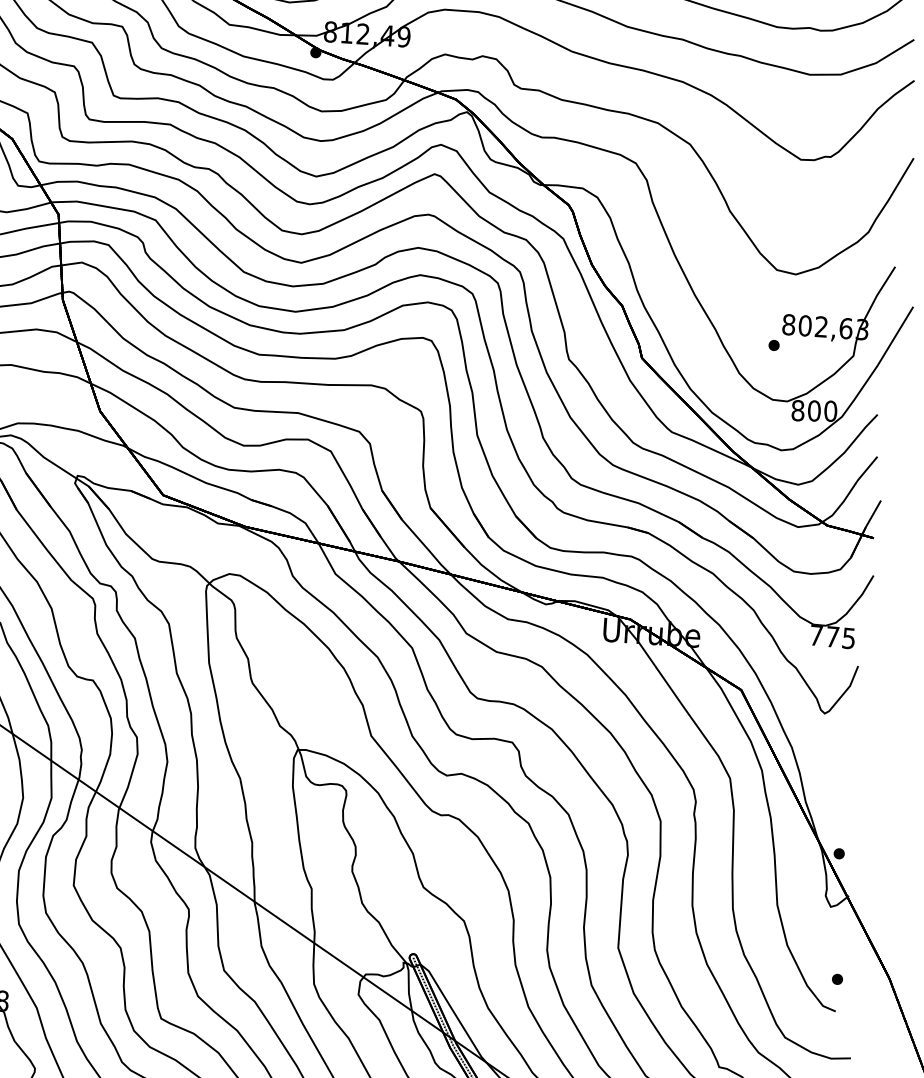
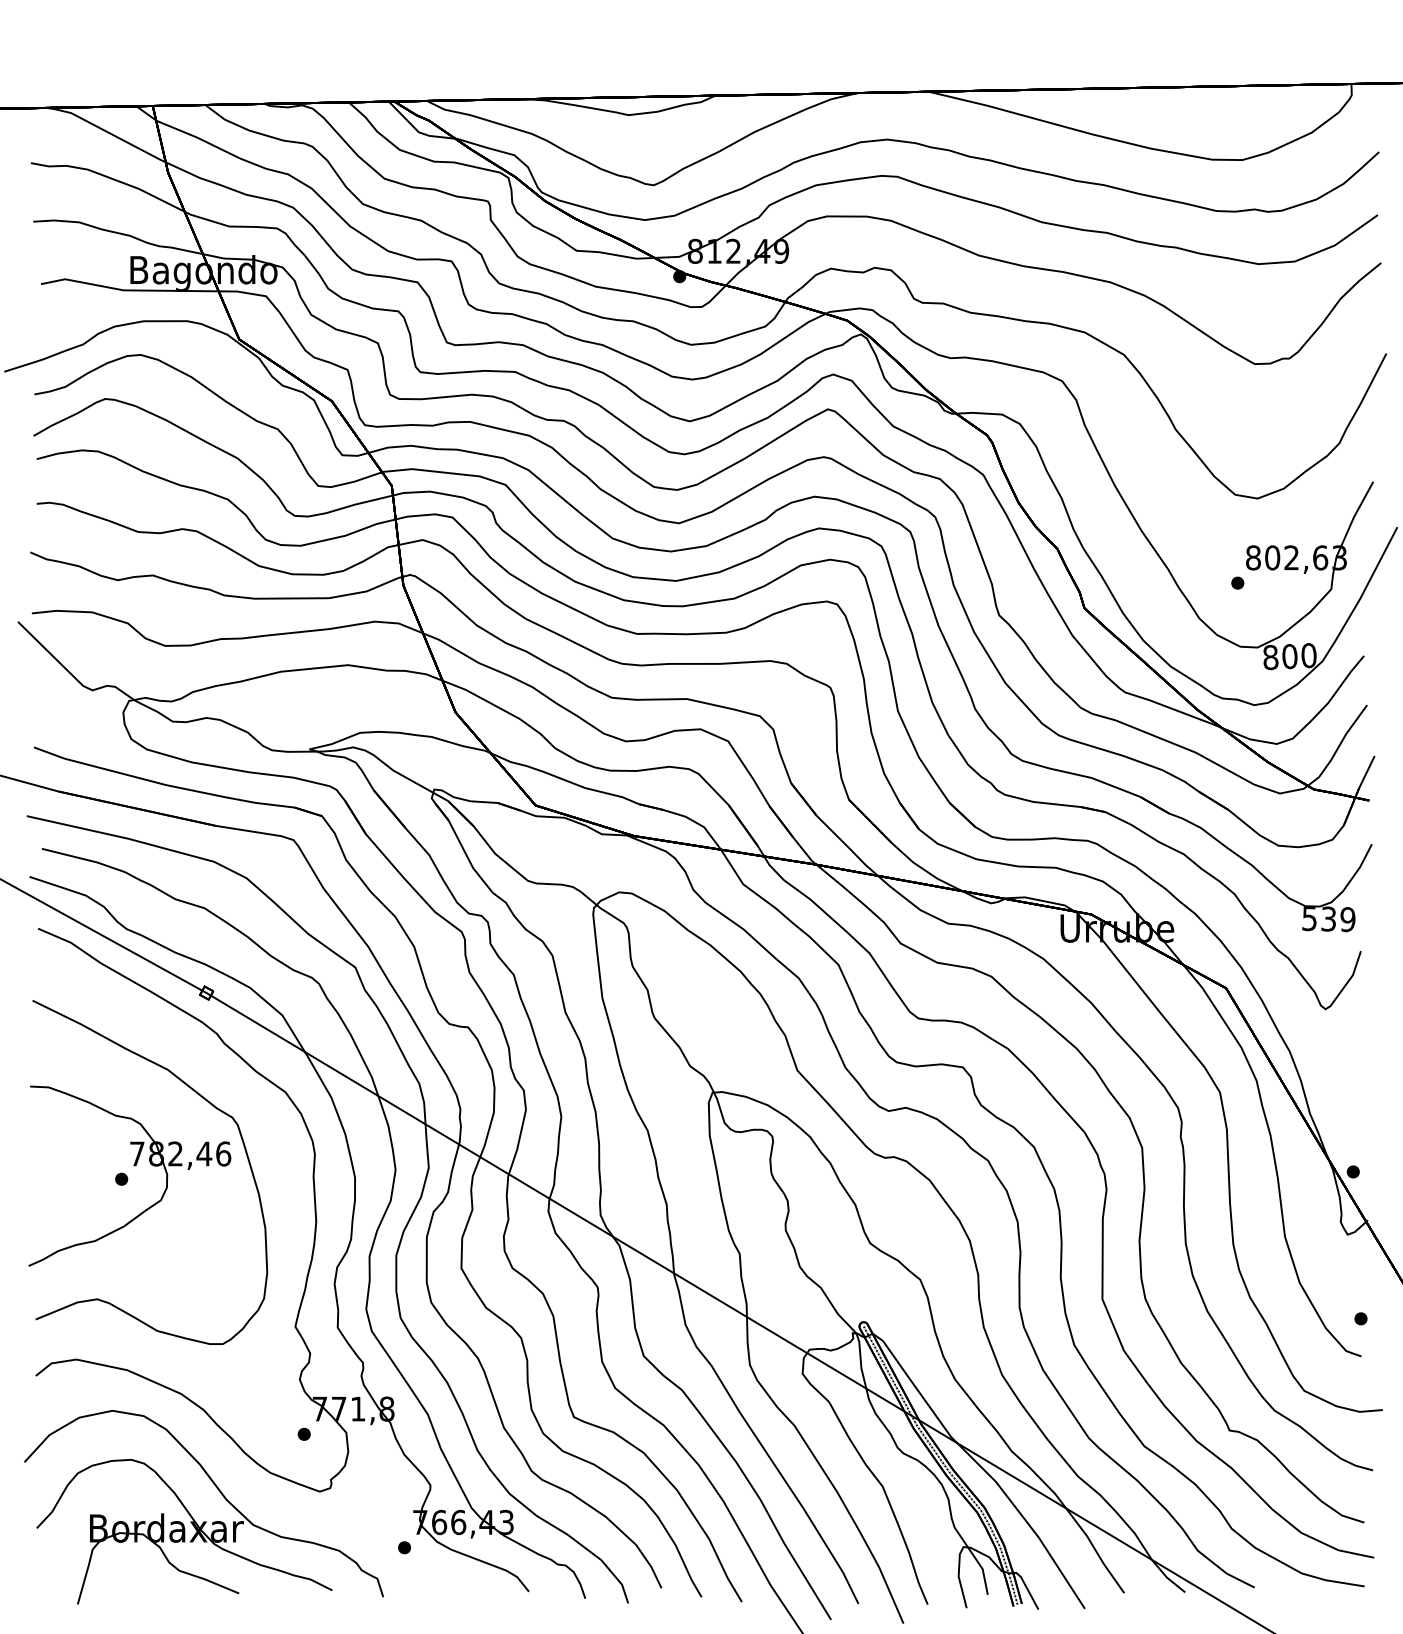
text: (832, 636) -> (1328, 918), 775 -> 539

